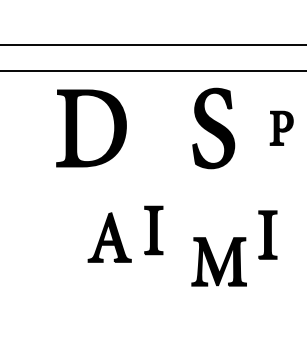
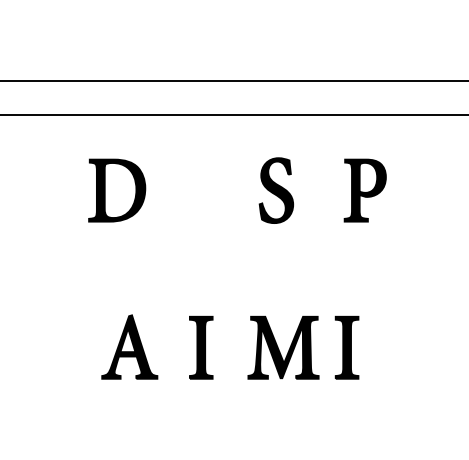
part: (91, 128) -> (117, 190), size x0.62
part: (213, 128) -> (276, 190), size x0.62
part: (281, 128) -> (364, 190), size x1.43
part: (153, 230) -> (201, 347), moved
part: (267, 234) -> (346, 347), moved
part: (109, 237) -> (129, 346), moved
part: (219, 261) -> (283, 347), moved

